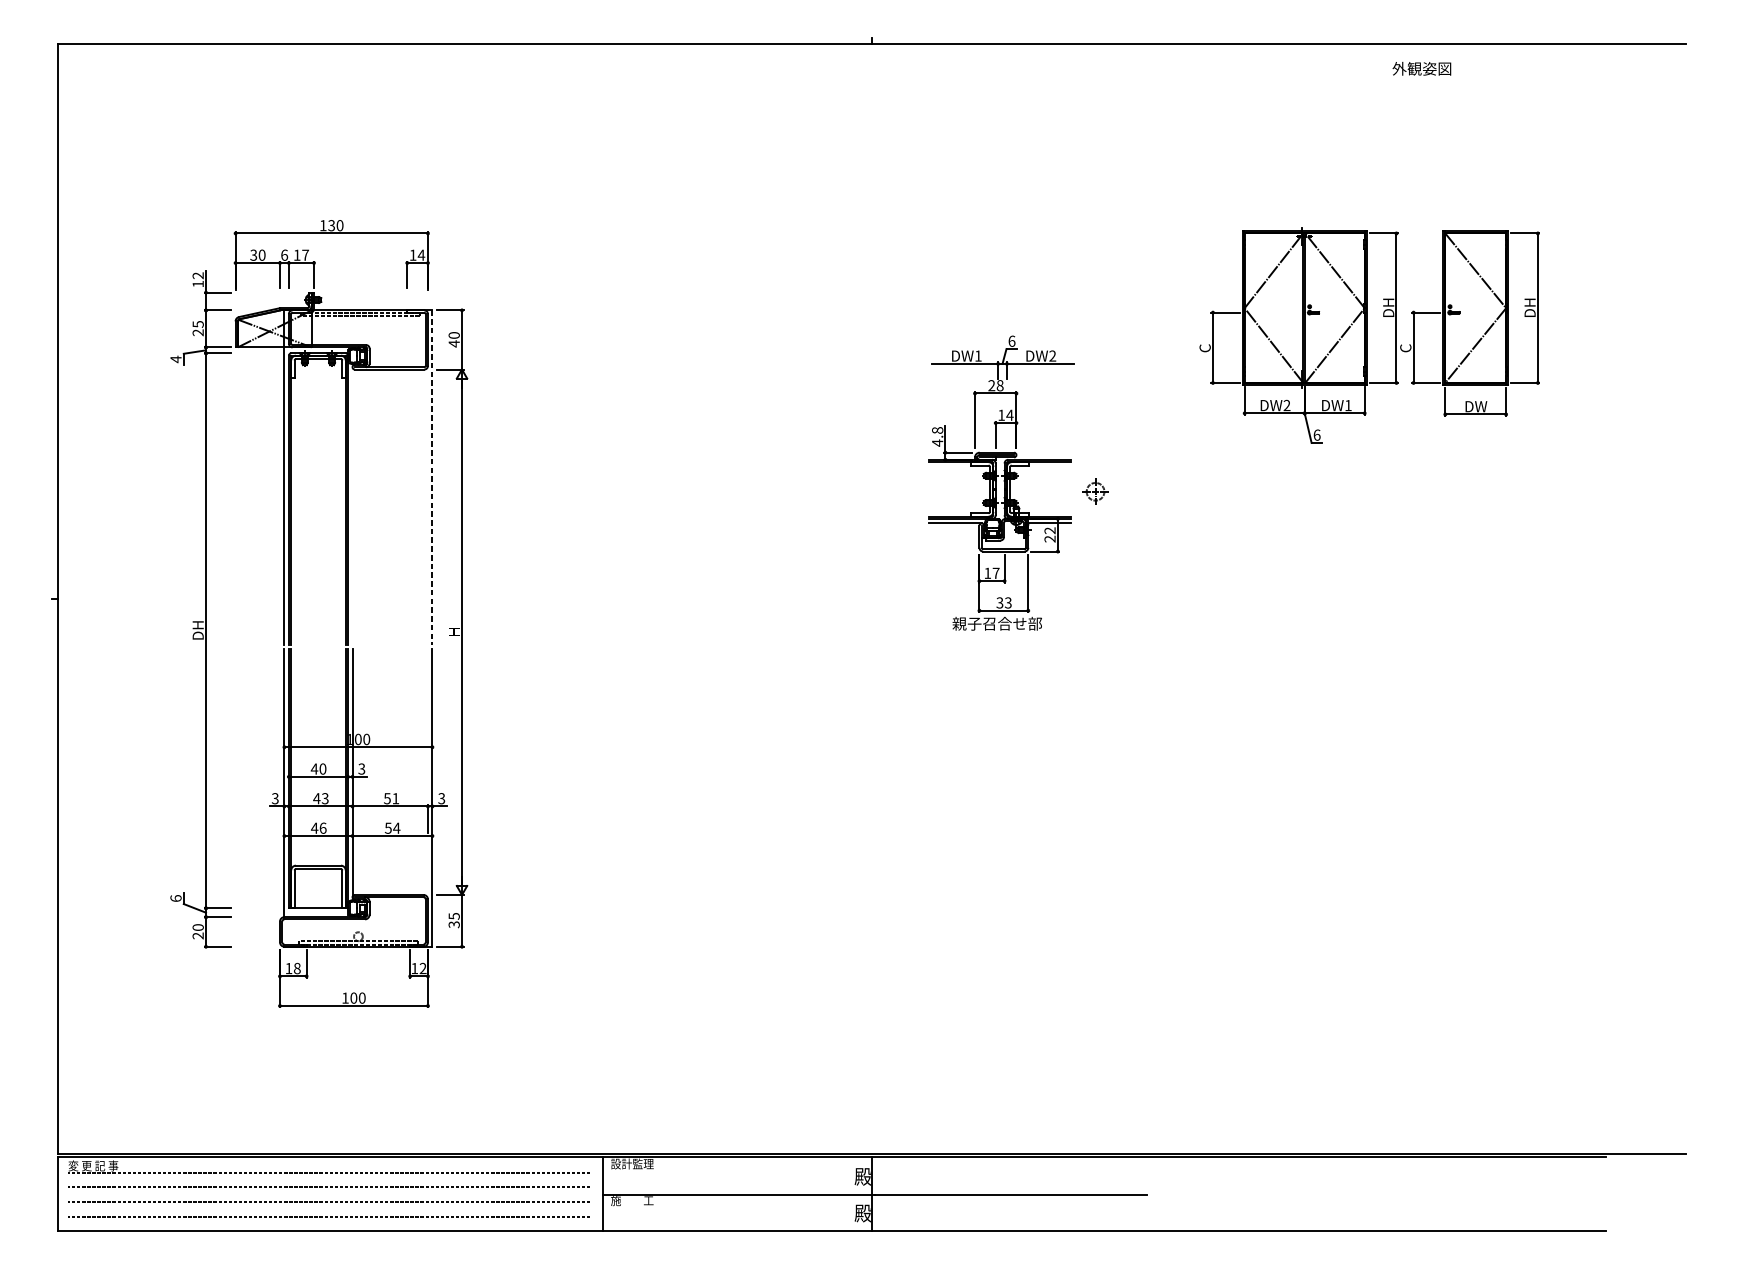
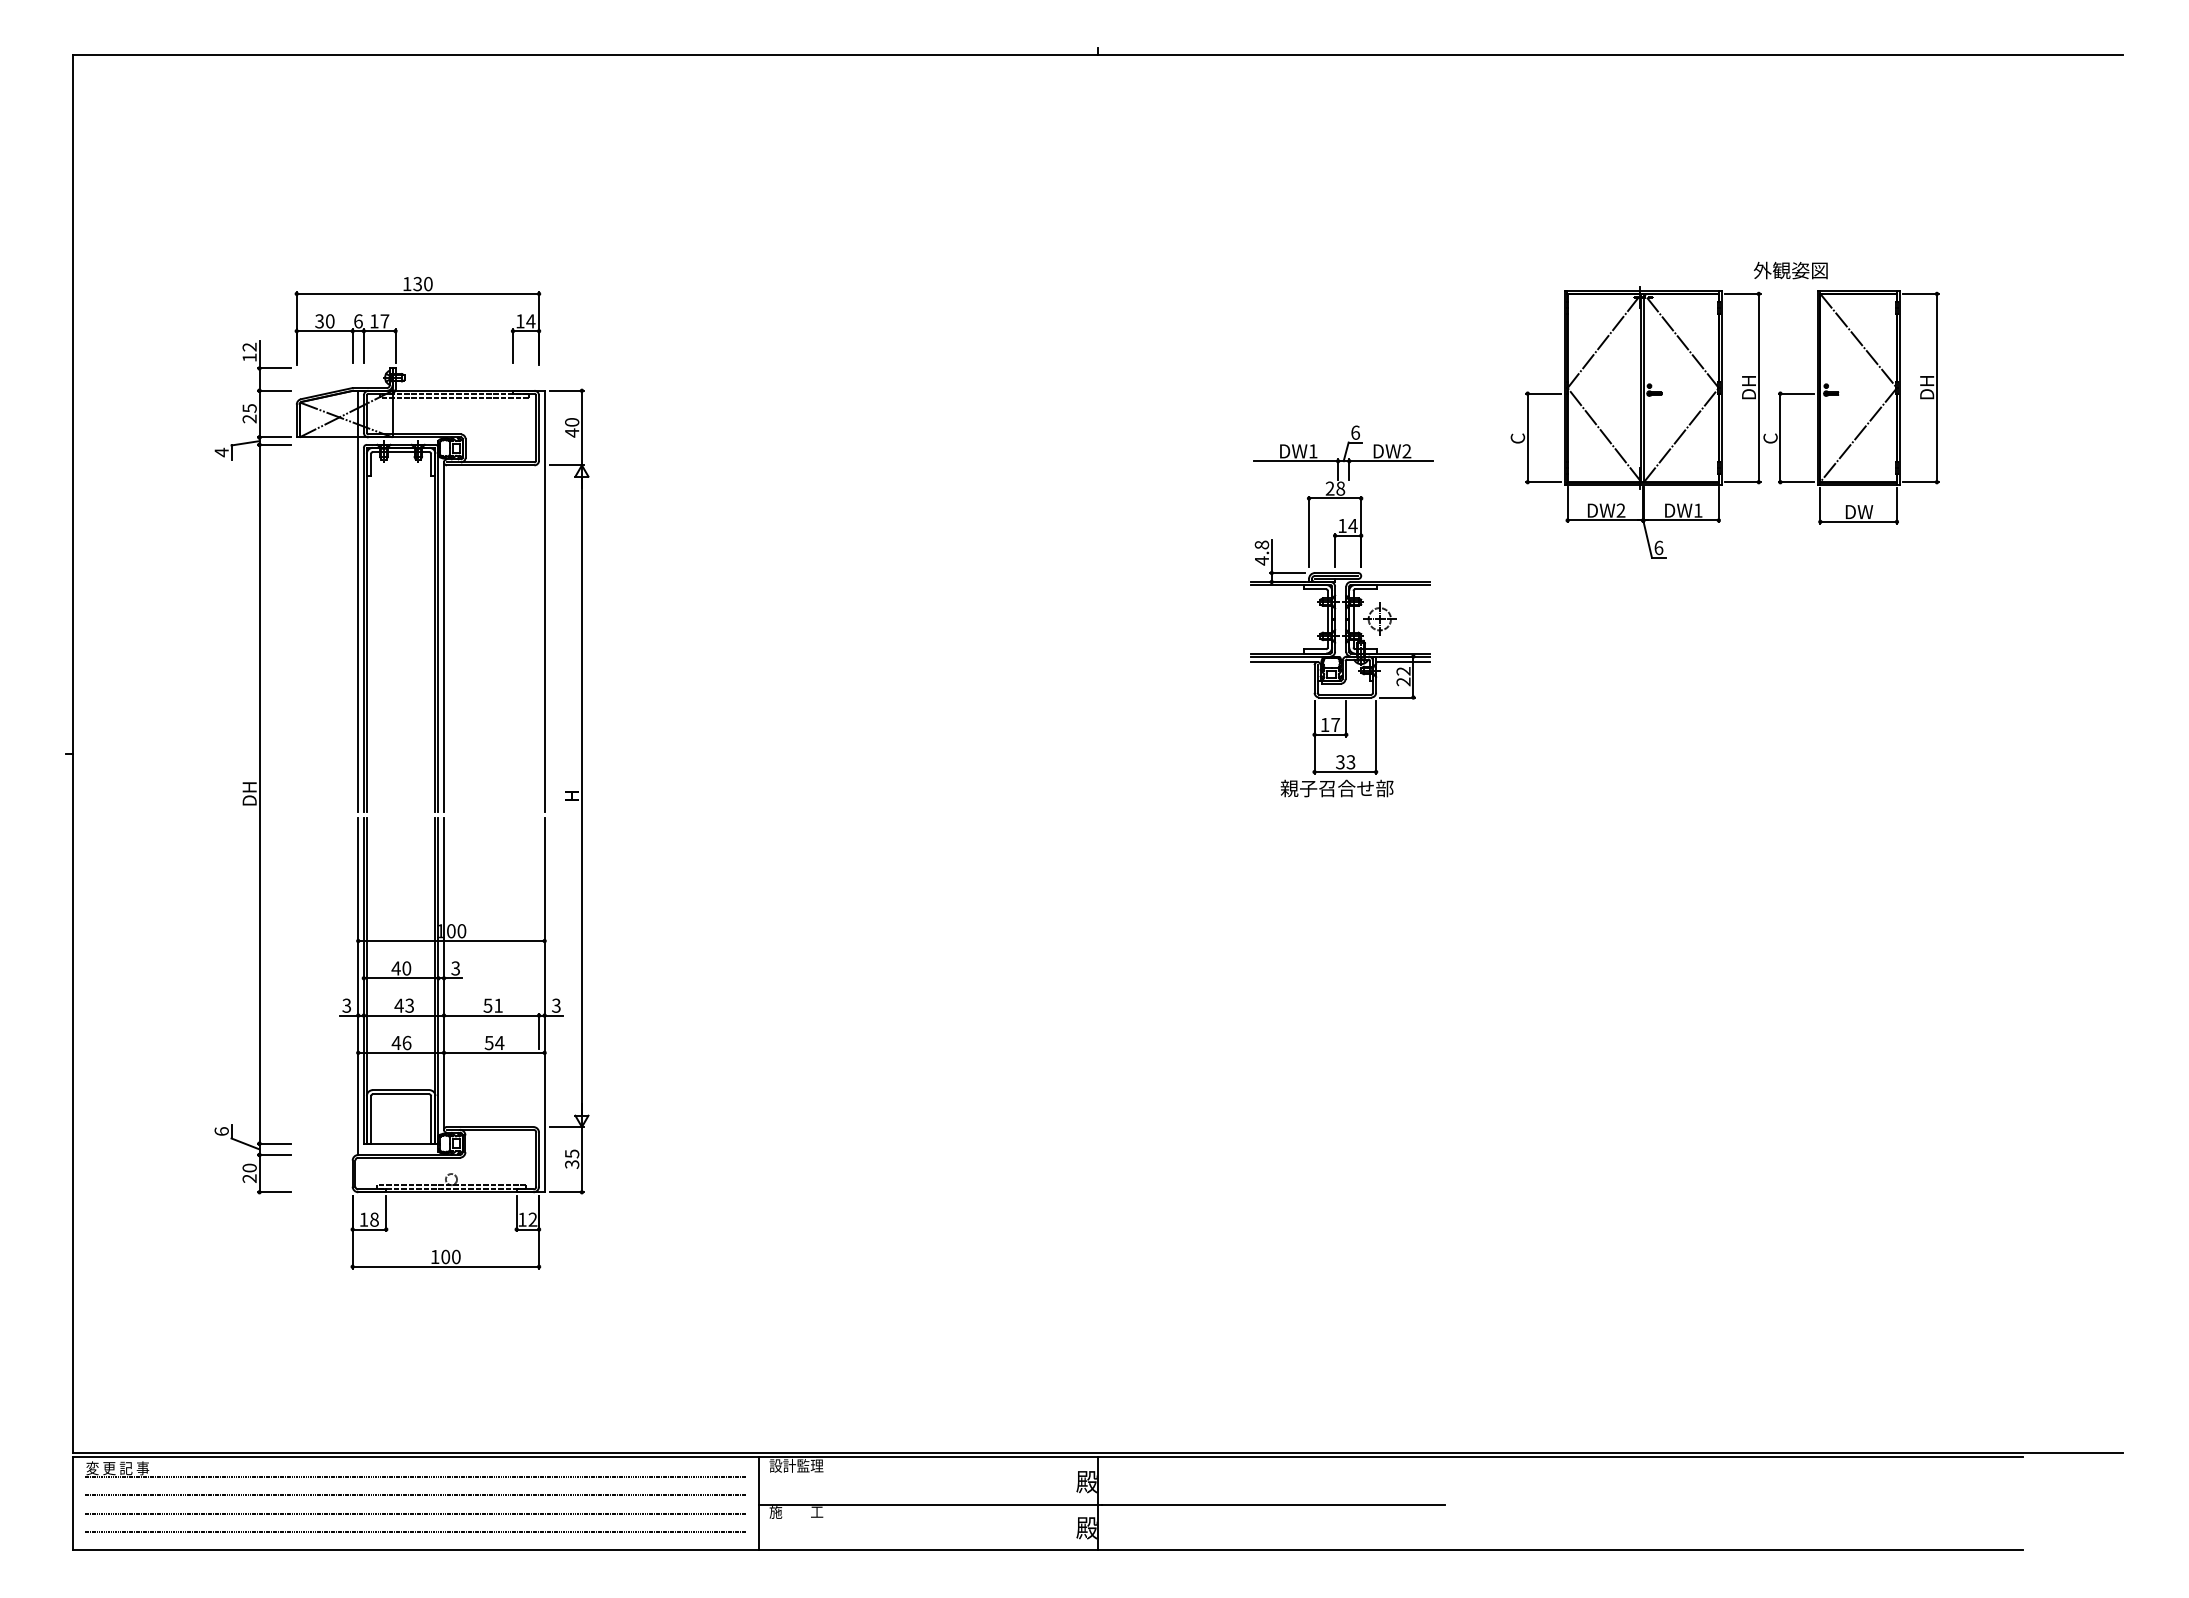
text: (1421, 68) -> (1790, 270), moved
line: (432, 477) -> (544, 601), dashed -> solid
part: (1000, 483) -> (1341, 611), moved
line: (352, 506) -> (444, 637), added

